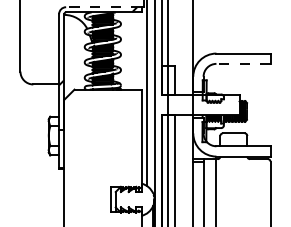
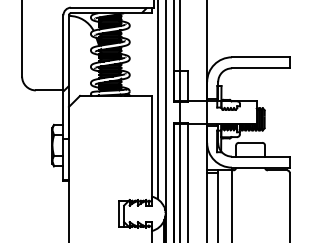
line: (103, 7) -> (110, 7), dashed -> solid
line: (243, 64) -> (260, 68), dashed -> solid

